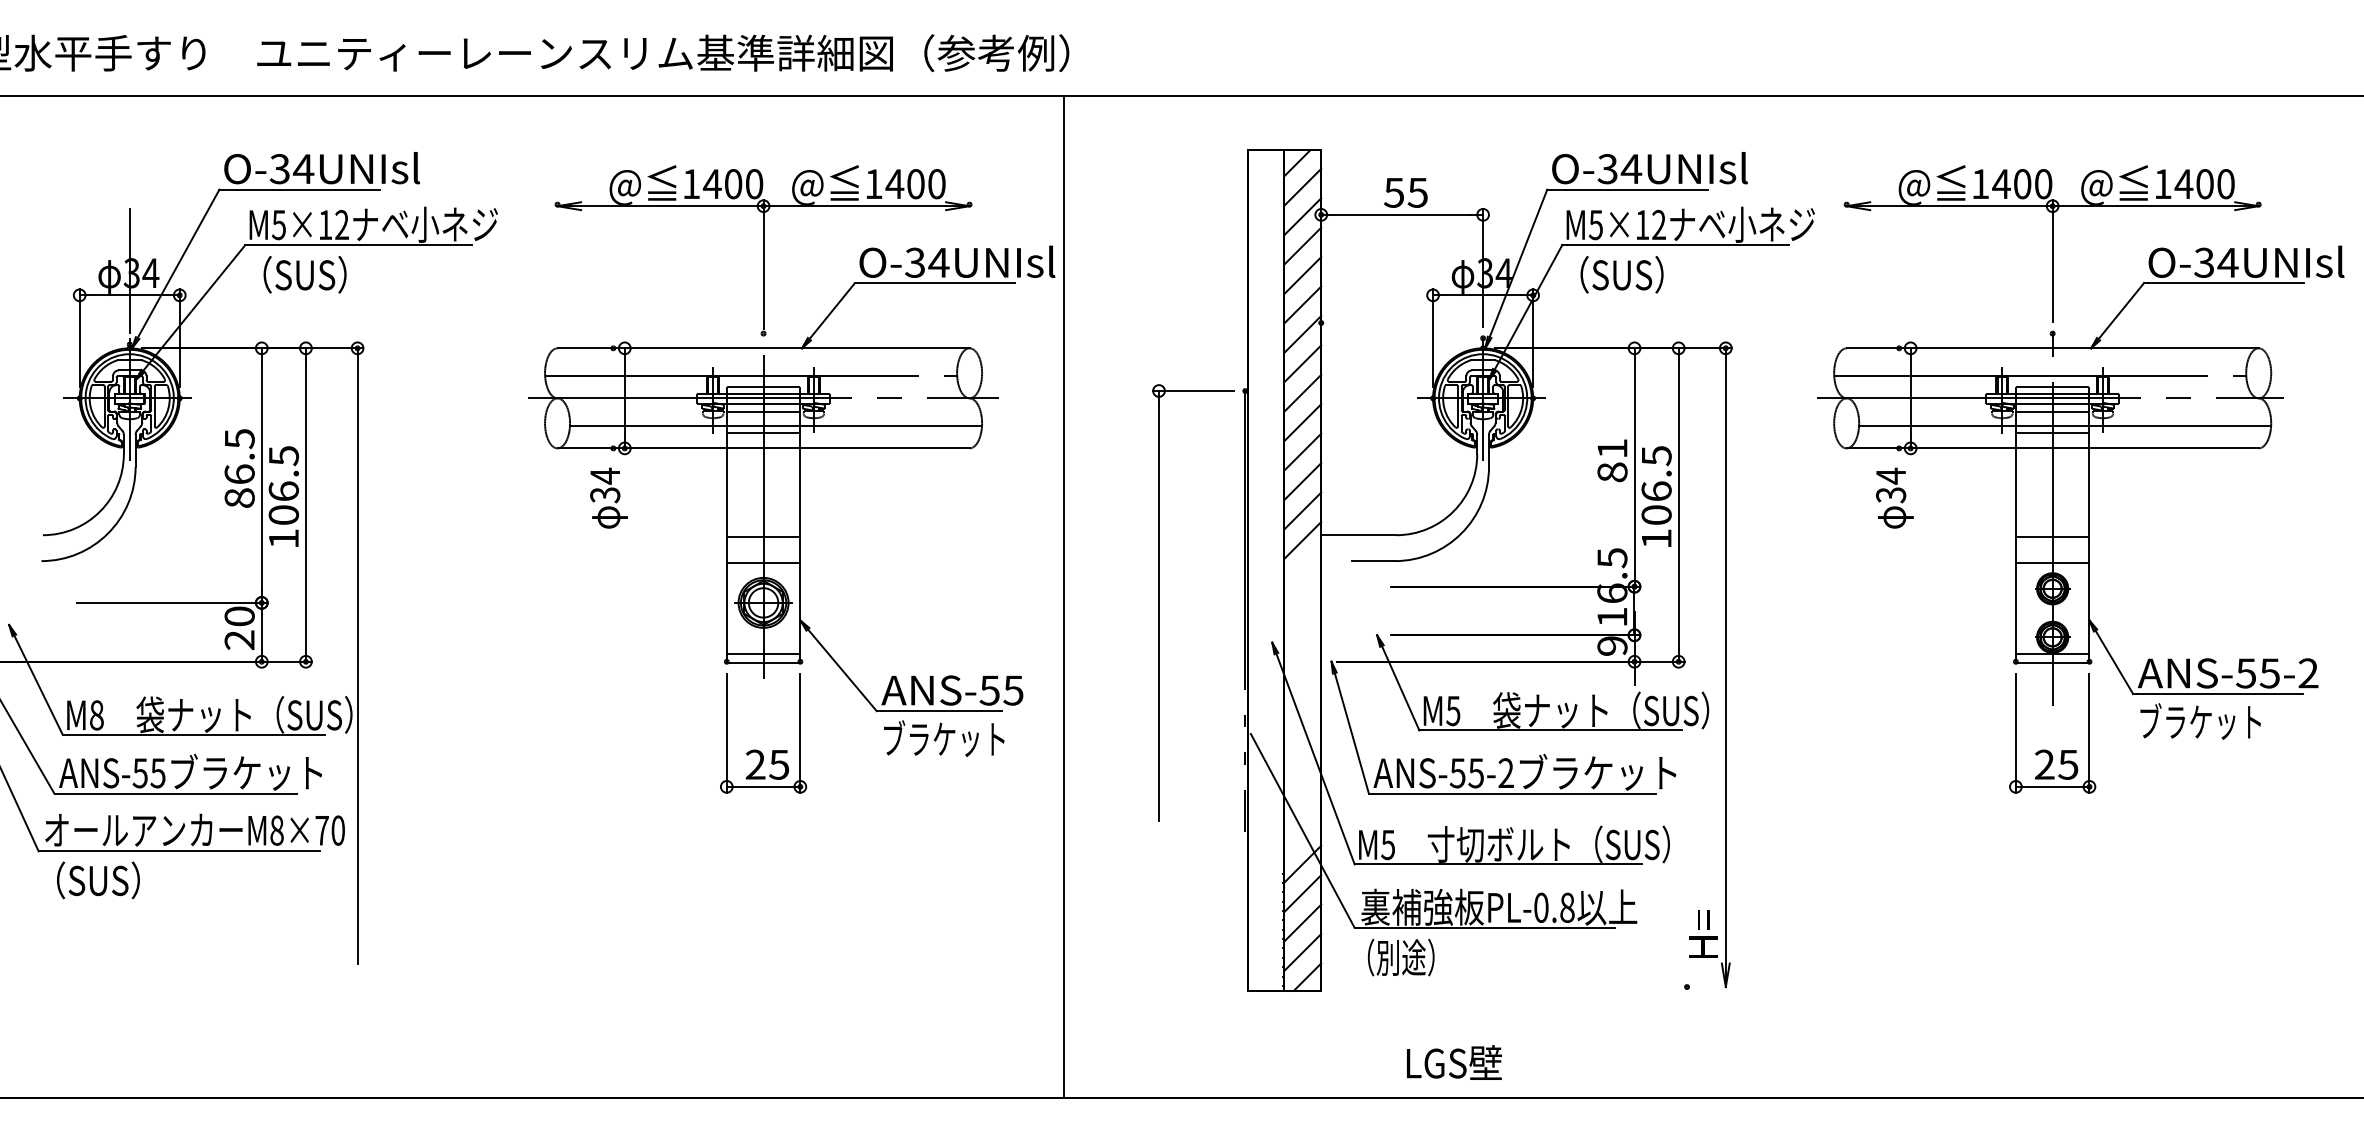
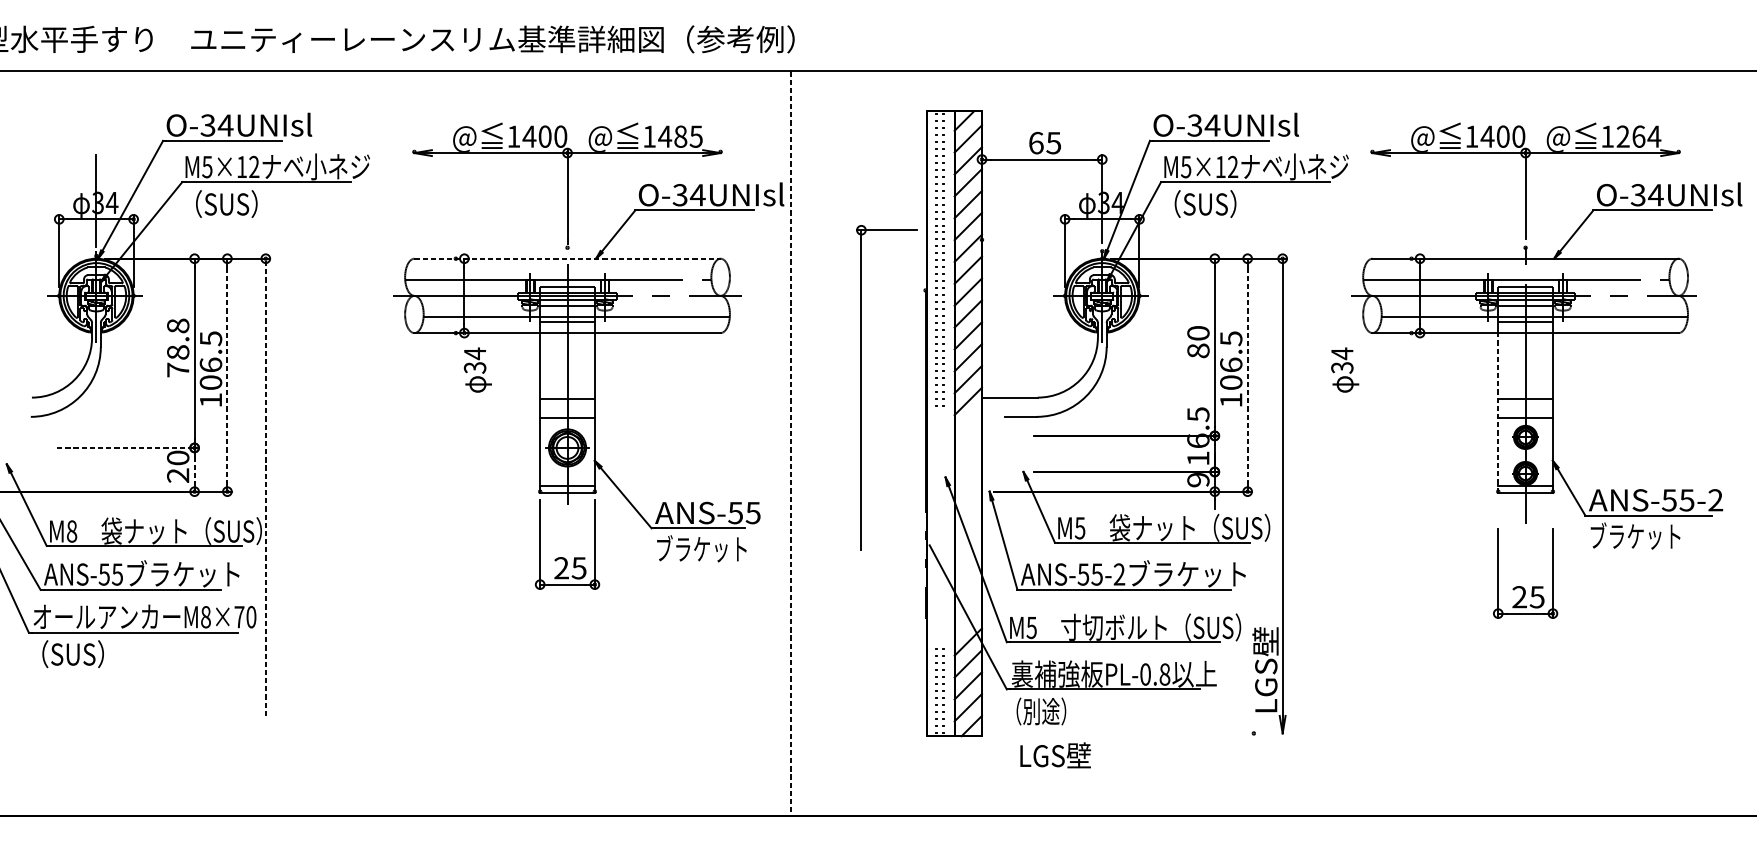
text: (926, 184) -> (688, 136), 1400 -> 1485
text: (2204, 184) -> (1638, 136), 1400 -> 1264
text: (1394, 192) -> (1036, 142), 55 -> 65
line: (764, 348) -> (568, 258), solid -> dashed
text: (1612, 448) -> (1198, 333), 81 -> 80
text: (239, 468) -> (178, 348), 86.5 -> 78.8
text: (608, 497) -> (477, 369), moved
text: (1894, 497) -> (1344, 369), moved
line: (305, 505) -> (227, 375), solid -> dashed
line: (1678, 505) -> (1247, 375), solid -> dashed
line: (2015, 555) -> (1497, 412), solid -> dashed
line: (1064, 597) -> (791, 443), solid -> dashed
line: (172, 602) -> (128, 447), solid -> dashed
part: (1159, 602) -> (861, 387), moved
line: (261, 632) -> (194, 469), solid -> dashed
line: (357, 655) -> (265, 487), solid -> dashed
part: (2046, 749) -> (1520, 585), moved
text: (1702, 900) -> (1265, 669), H= -> LGS壁
text: (1454, 1062) -> (1055, 755), moved

